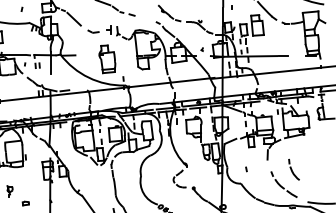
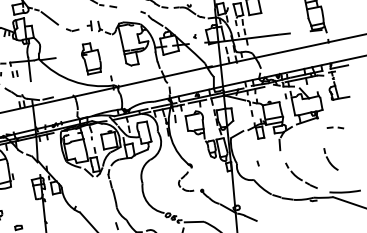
part: (318, 145) -> (334, 128), added
part: (293, 169) -> (330, 159), moved

